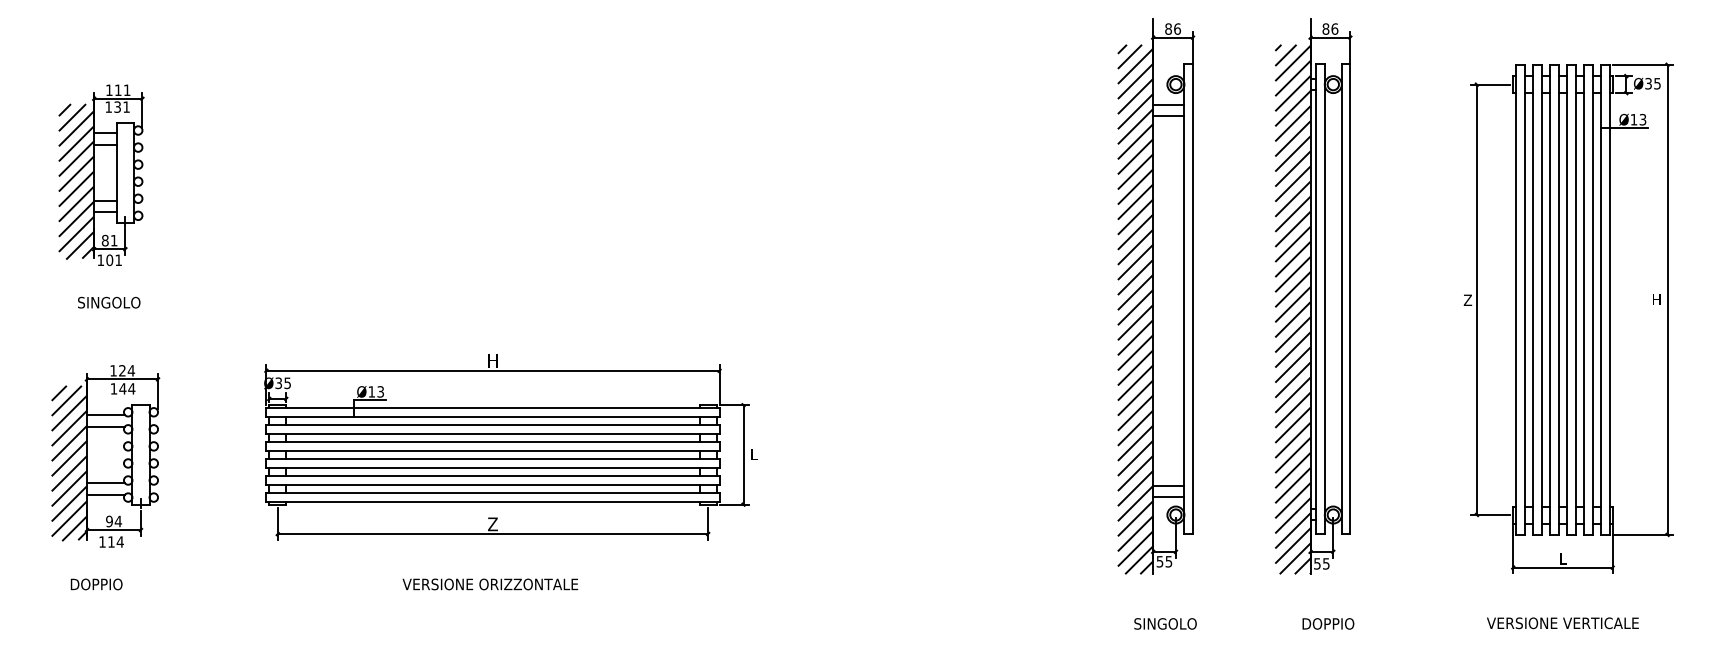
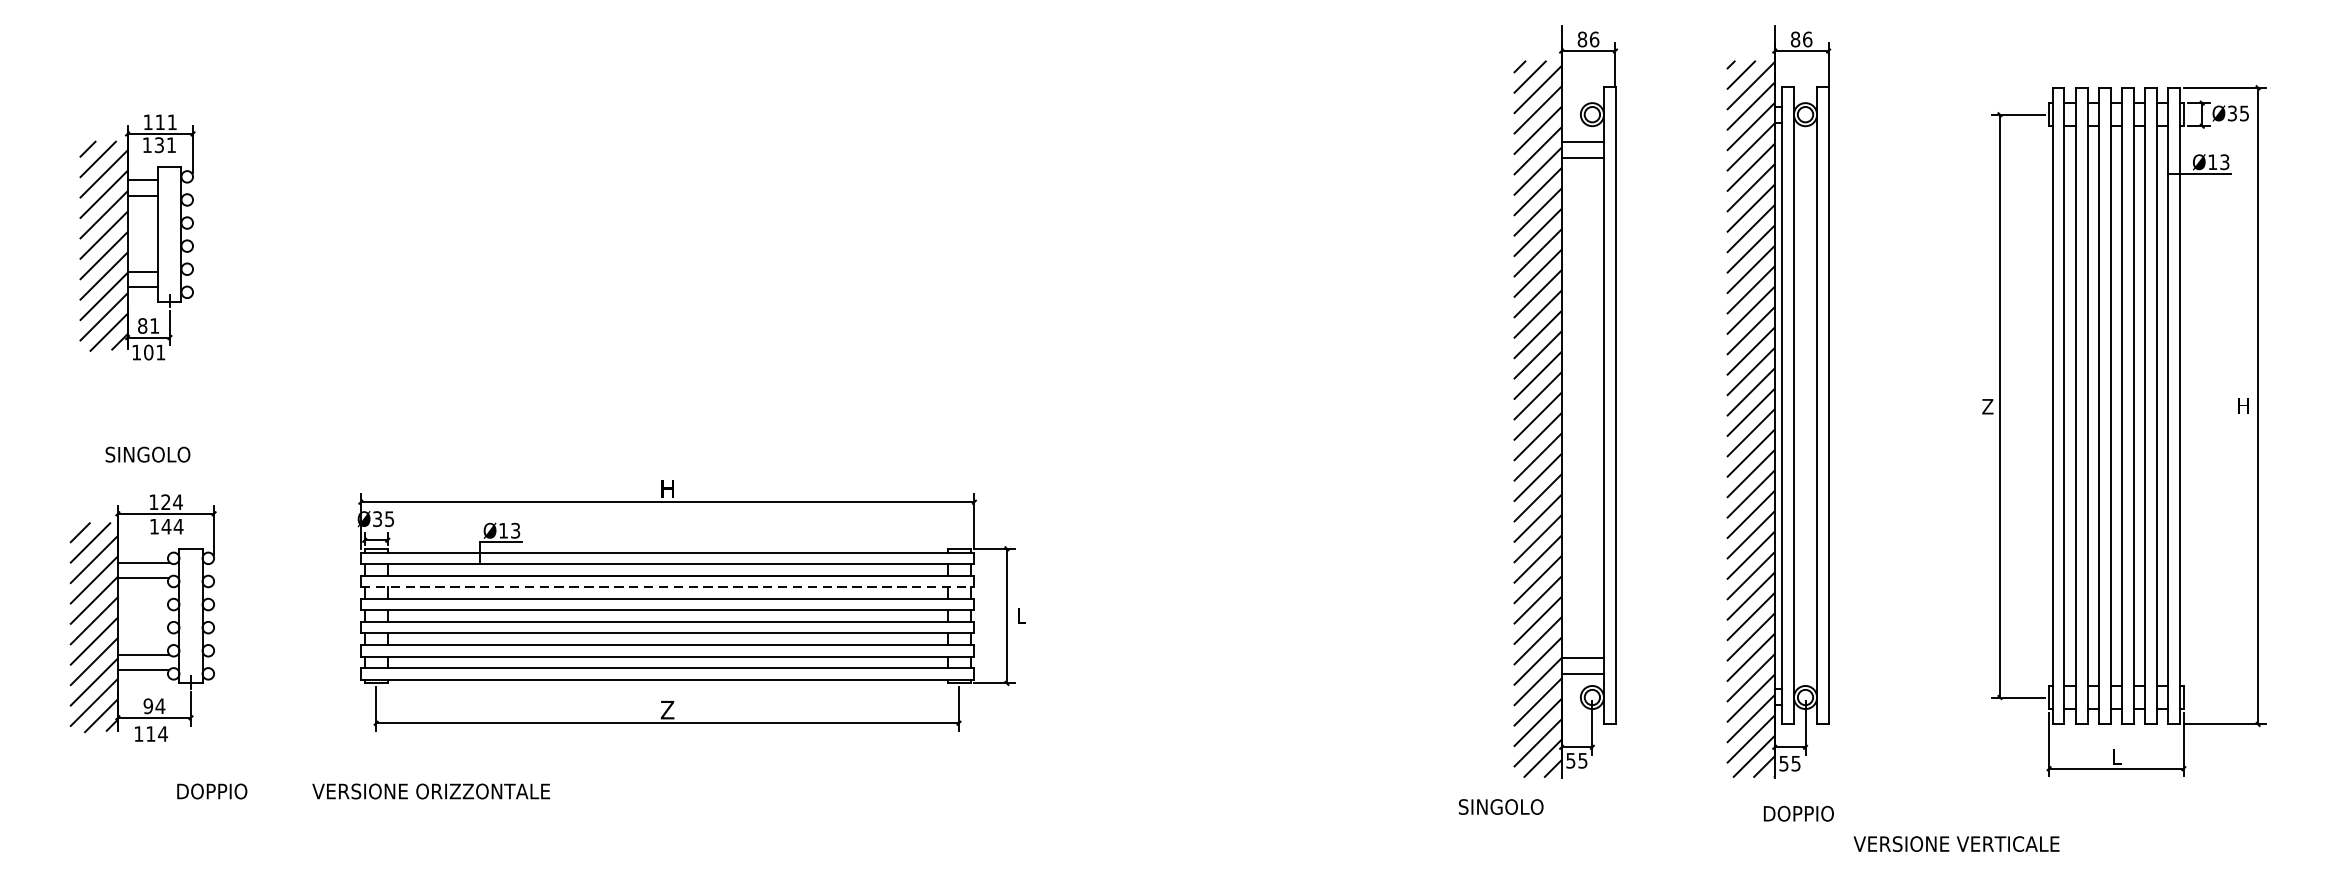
text: (109, 302) -> (148, 454), moved
line: (492, 433) -> (666, 587), solid -> dashed
text: (96, 584) -> (212, 791), moved
text: (490, 584) -> (431, 791), moved
text: (1165, 623) -> (1501, 806), moved
text: (1328, 623) -> (1799, 813), moved
text: (1562, 623) -> (1956, 844), moved

